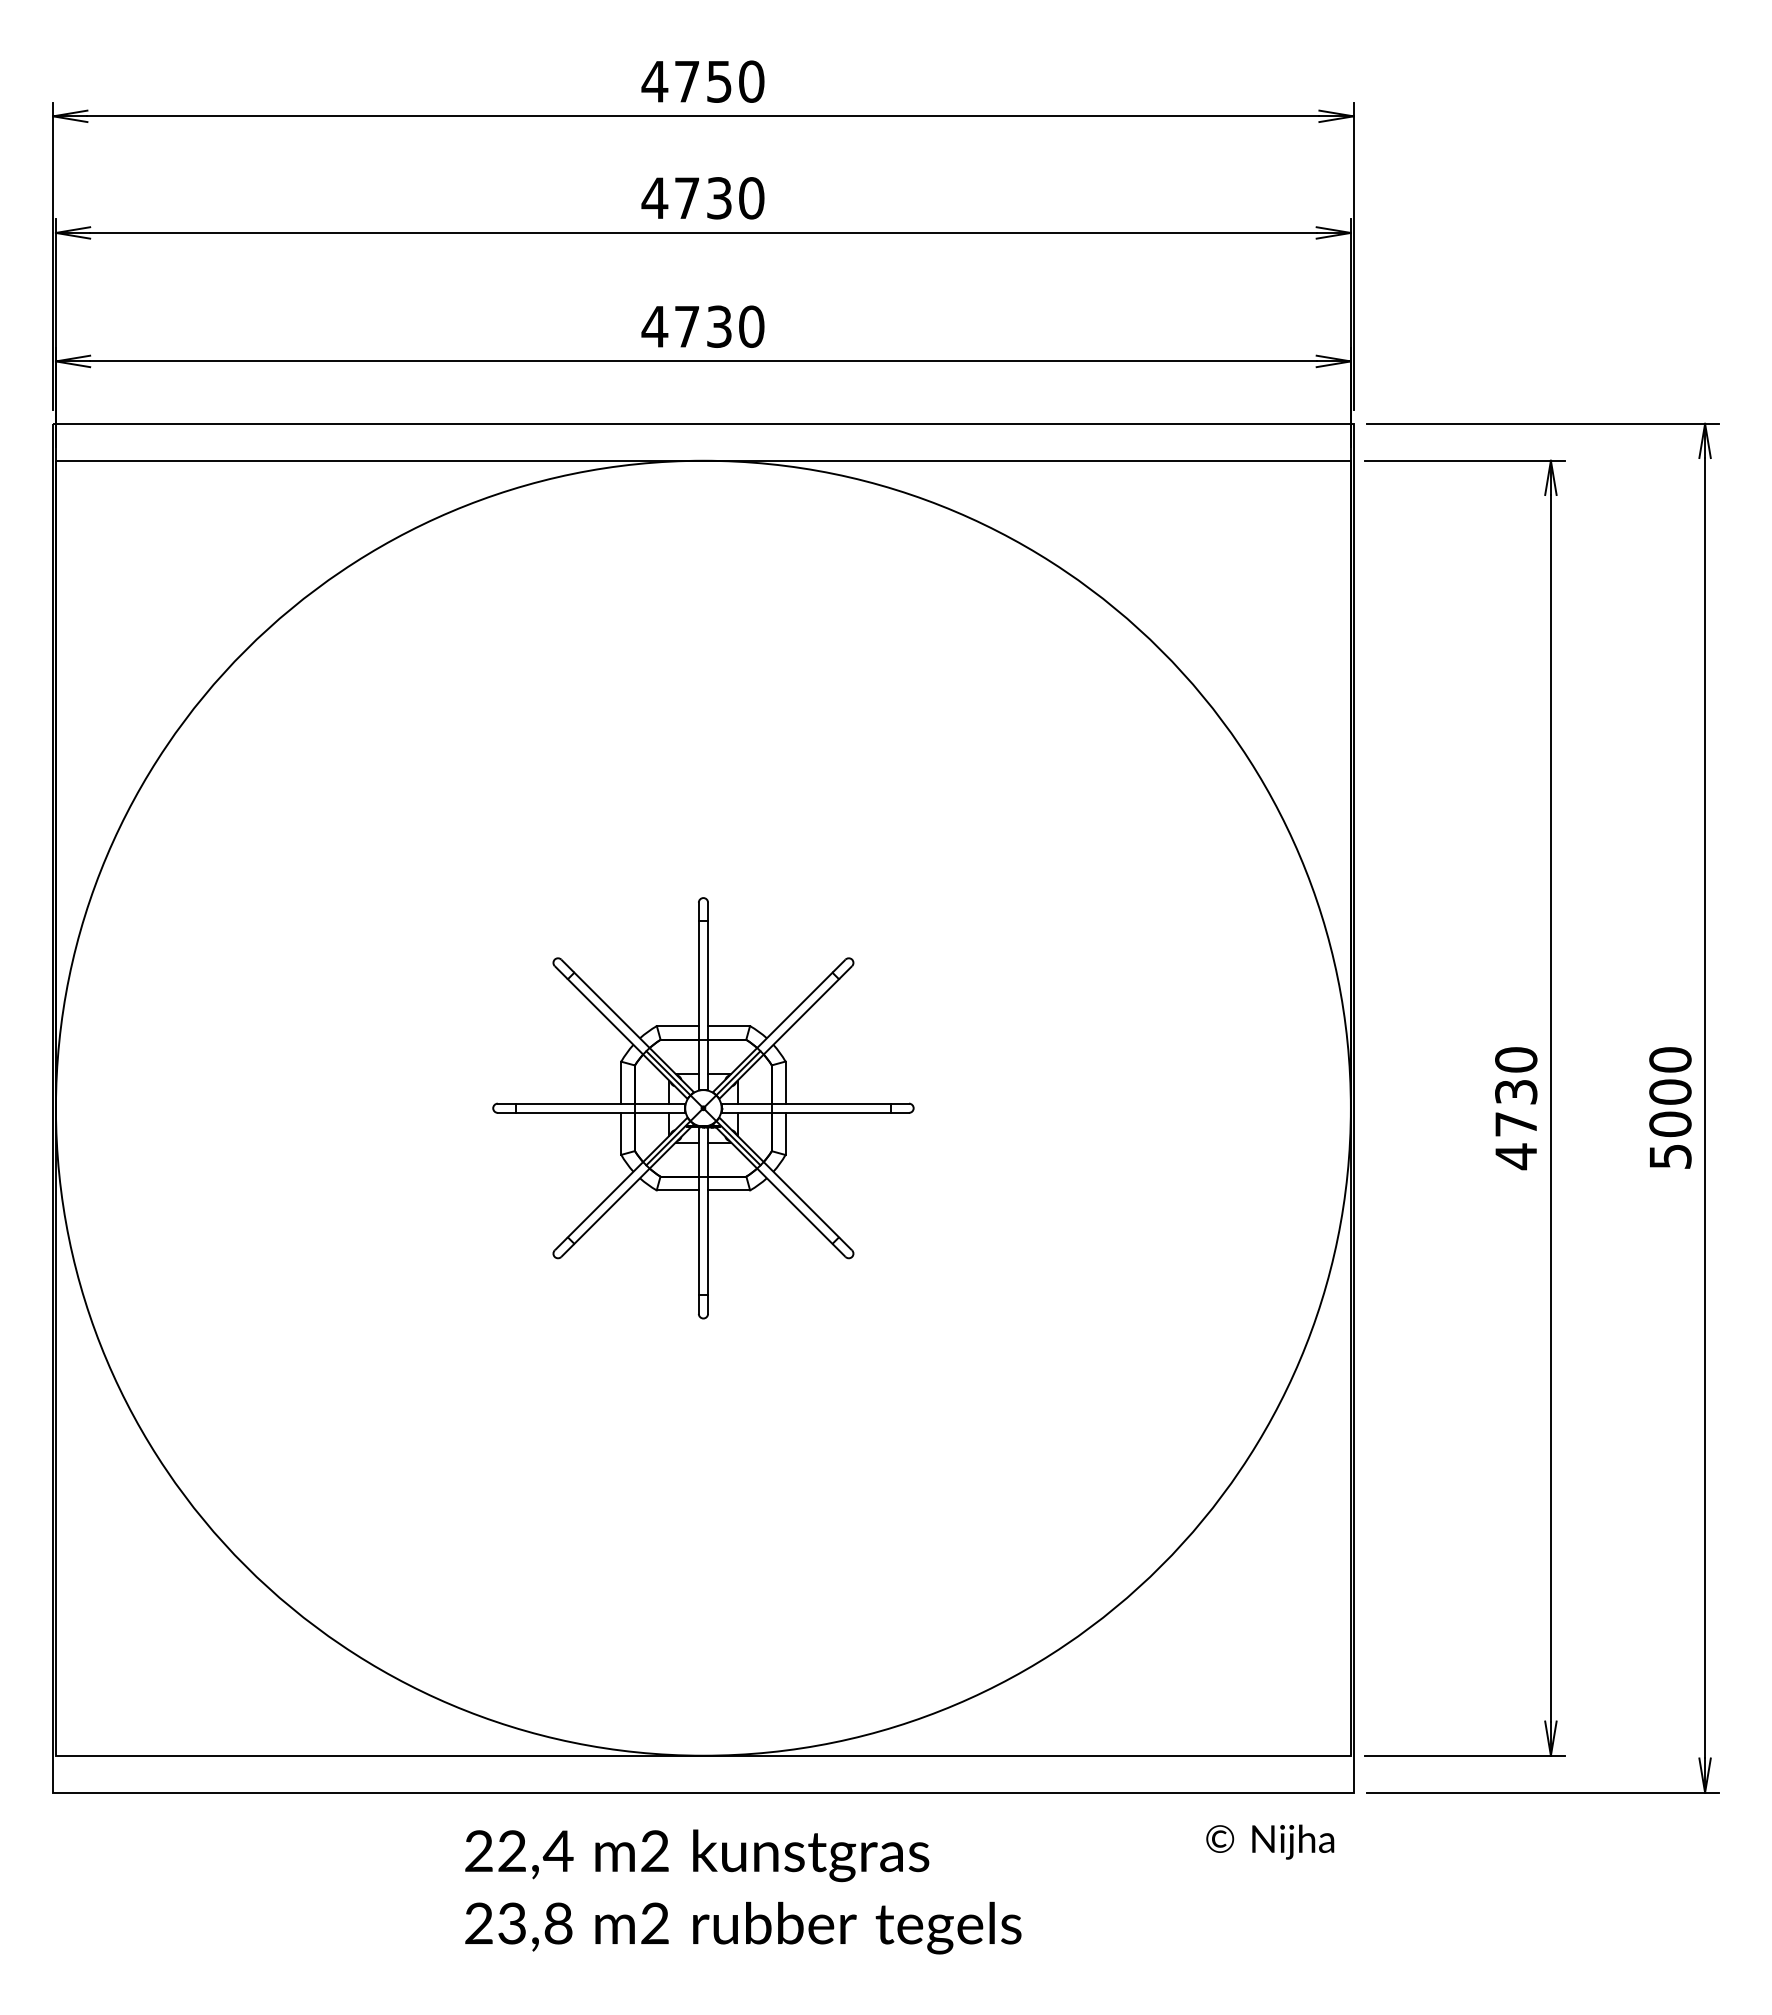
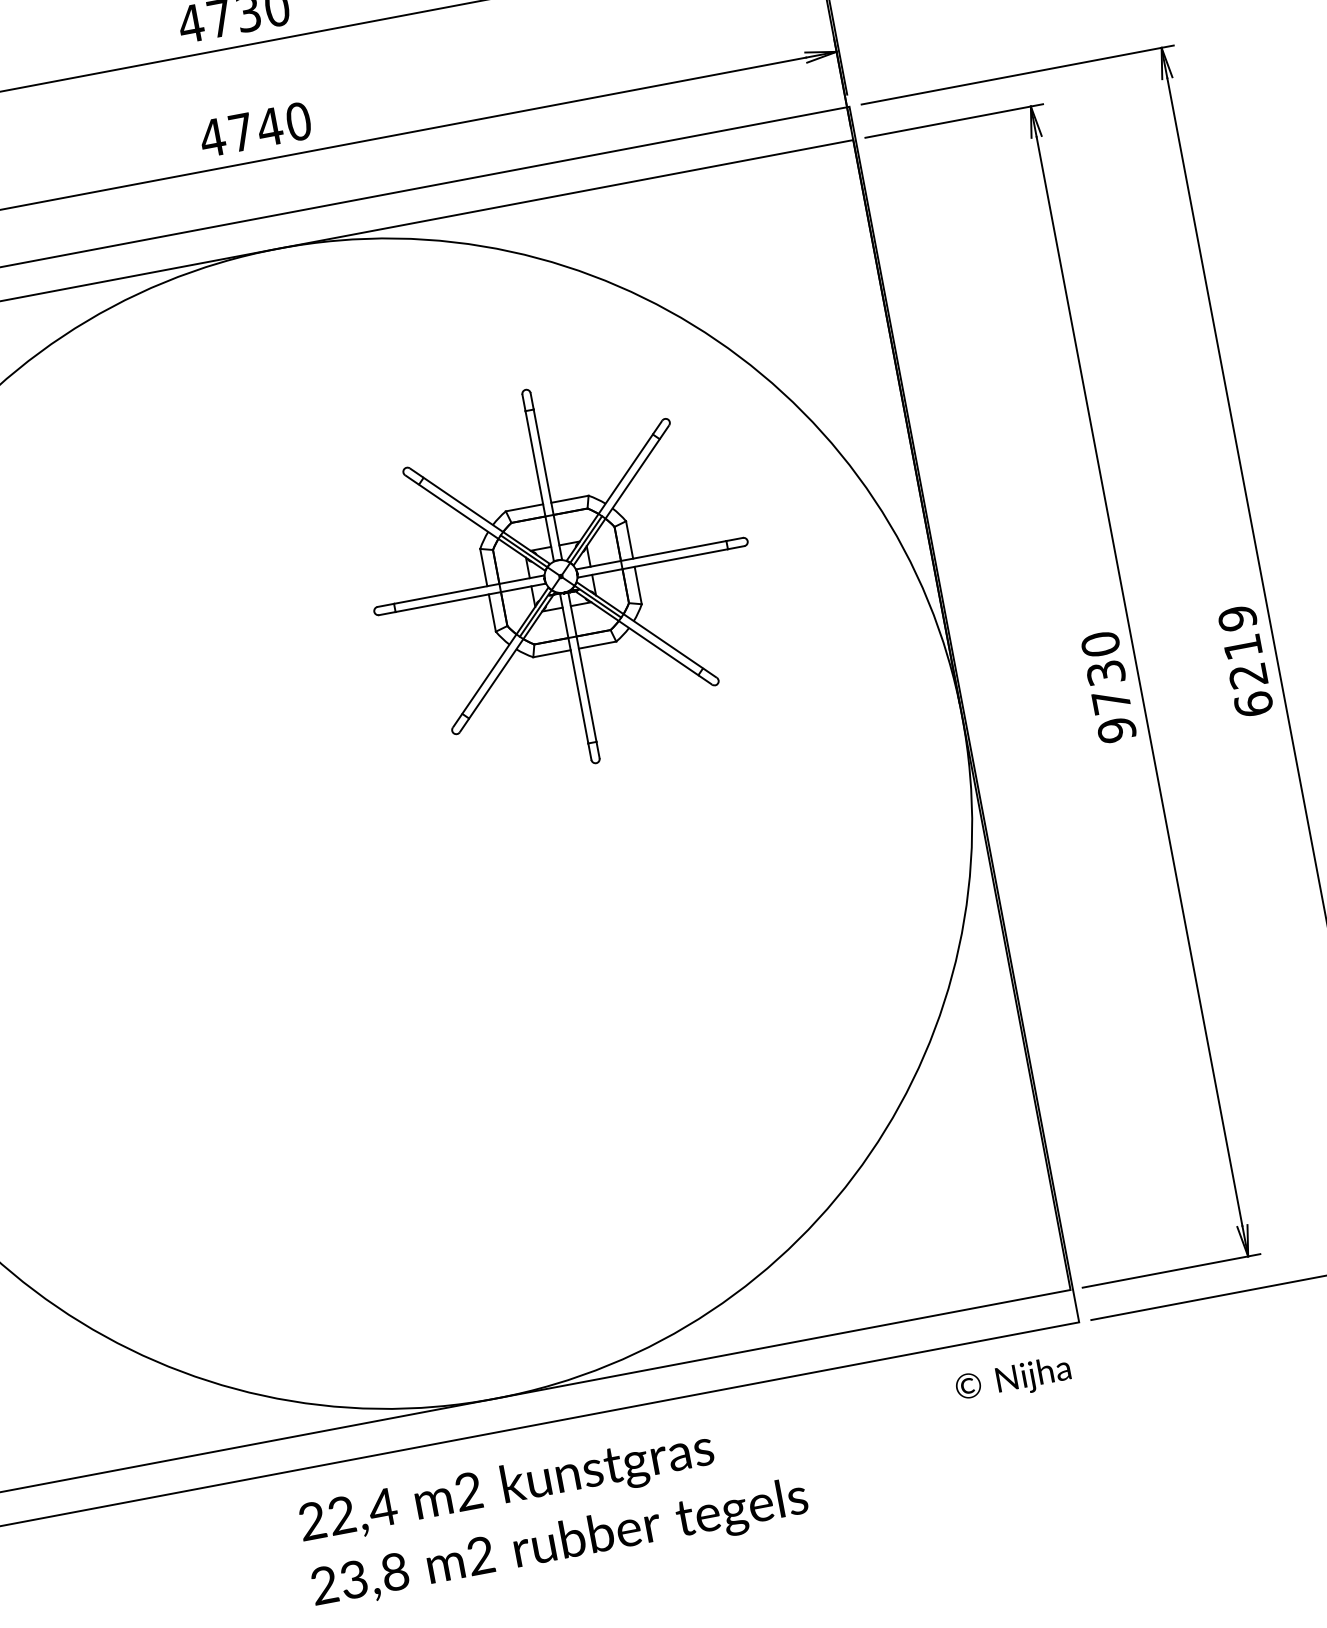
text: (718, 326) -> (269, 126), 4730 -> 4740
part: (703, 1108) -> (561, 576), moved
text: (1670, 1108) -> (1245, 661), 5000 -> 6219
text: (1516, 1156) -> (1117, 730), 4730 -> 9730

